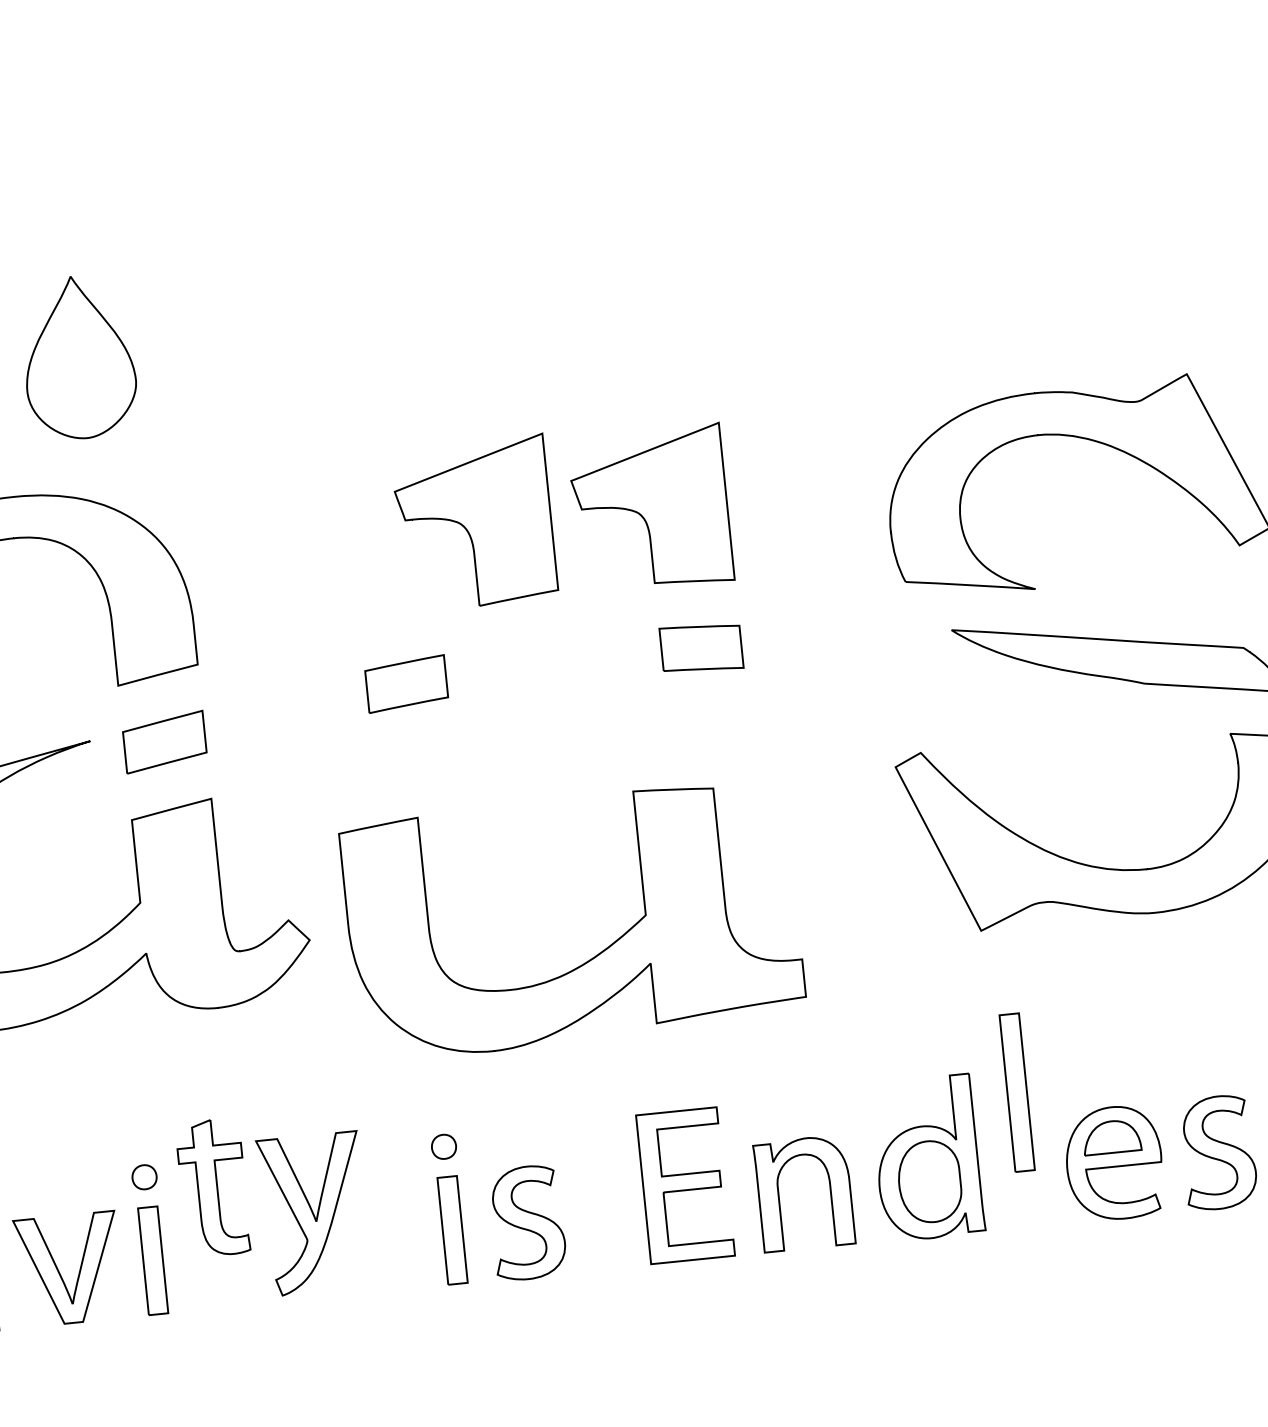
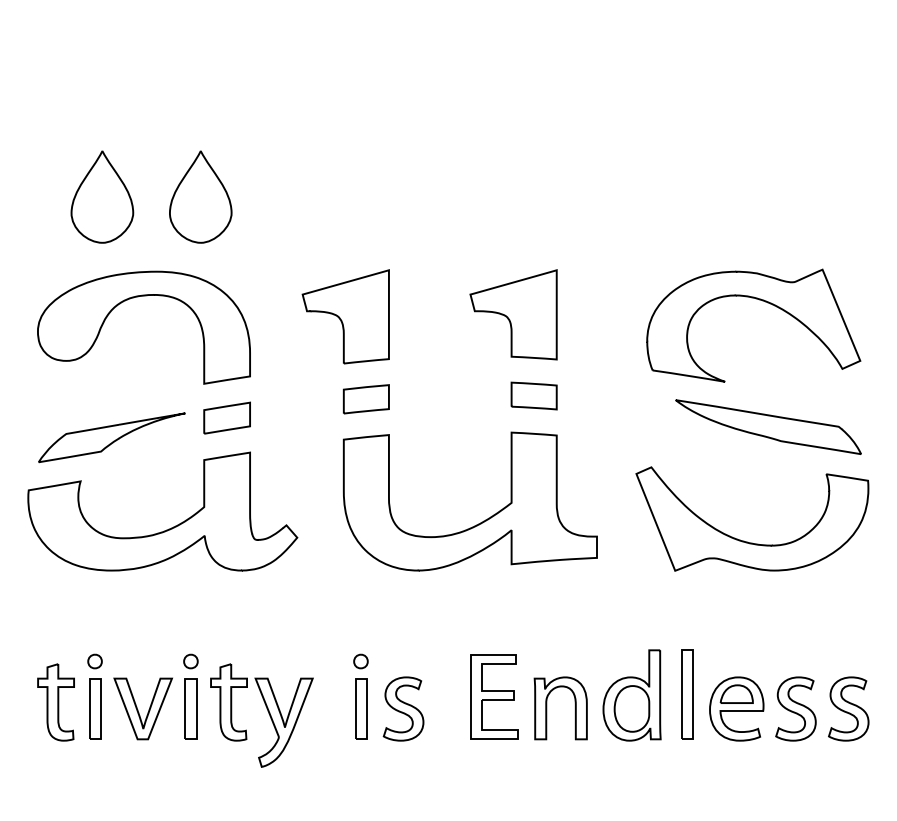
part: (474, 522) -> (345, 316), moved
part: (599, 951) -> (483, 520), moved
part: (1017, 1092) -> (687, 694), moved
part: (282, 1196) -> (267, 711), moved

